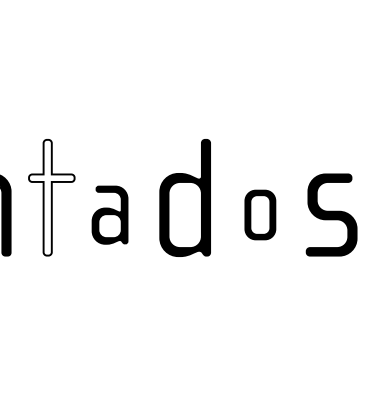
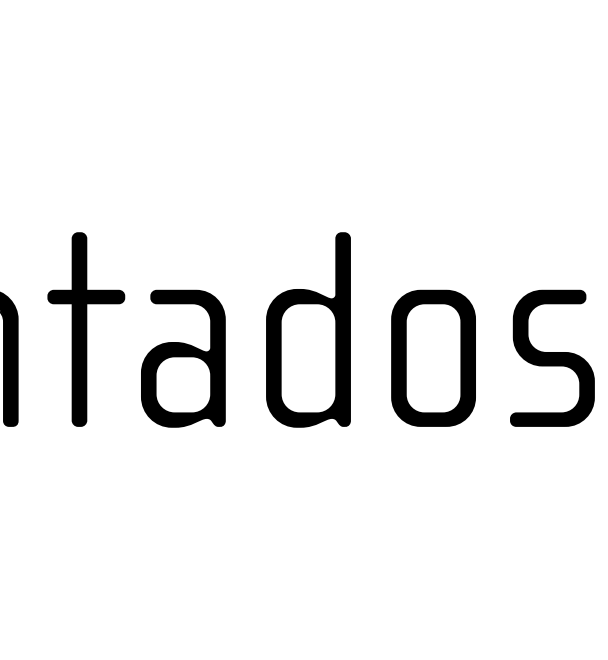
fill: (51, 197) -> (85, 329), added
part: (109, 214) -> (182, 357), size x1.43
part: (260, 214) -> (433, 357), size x1.67

